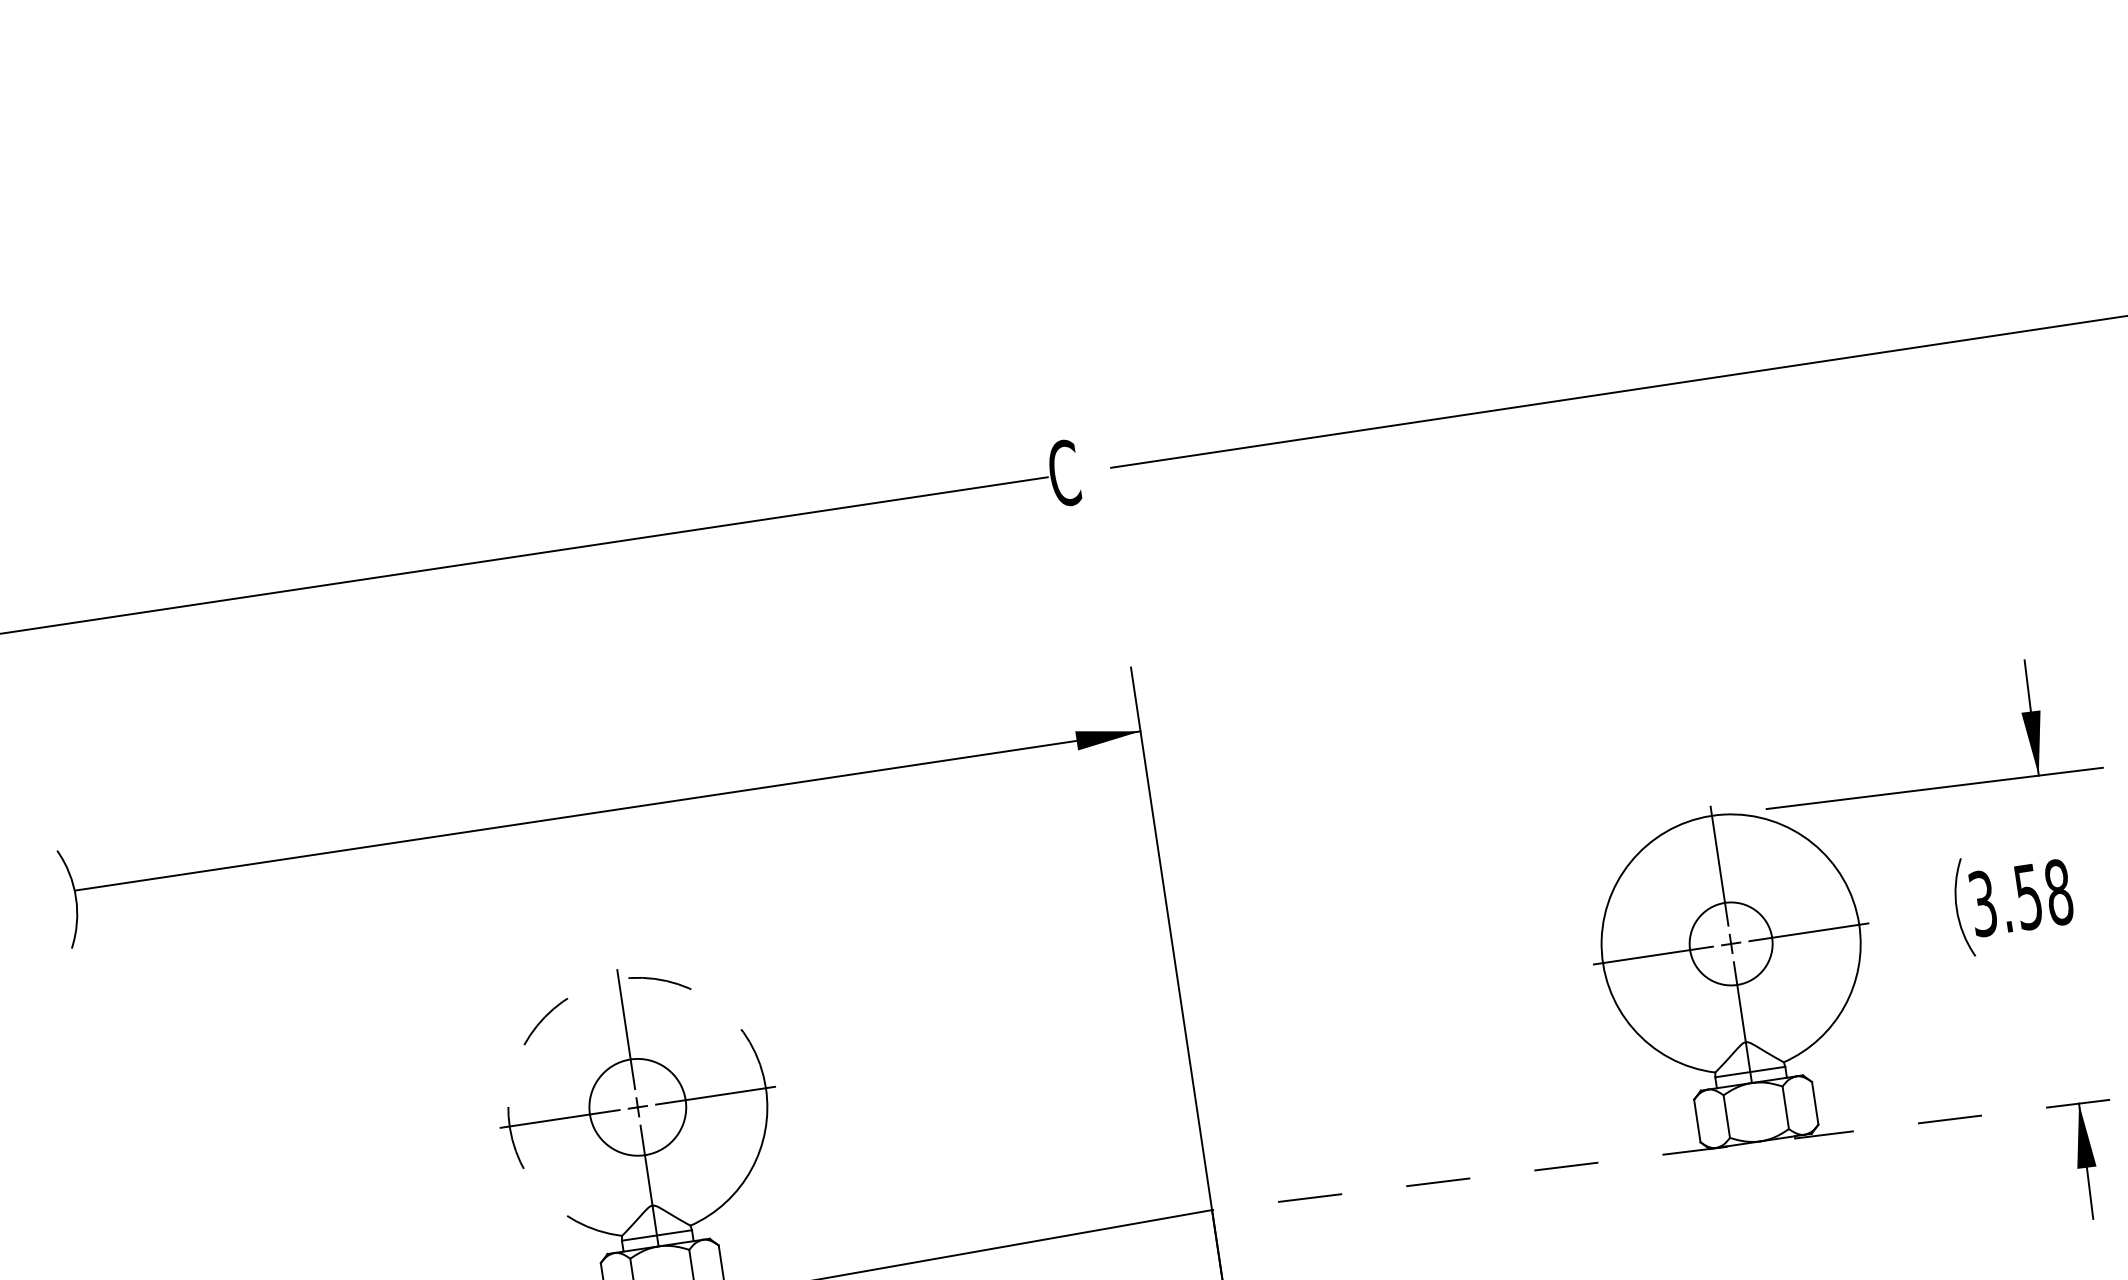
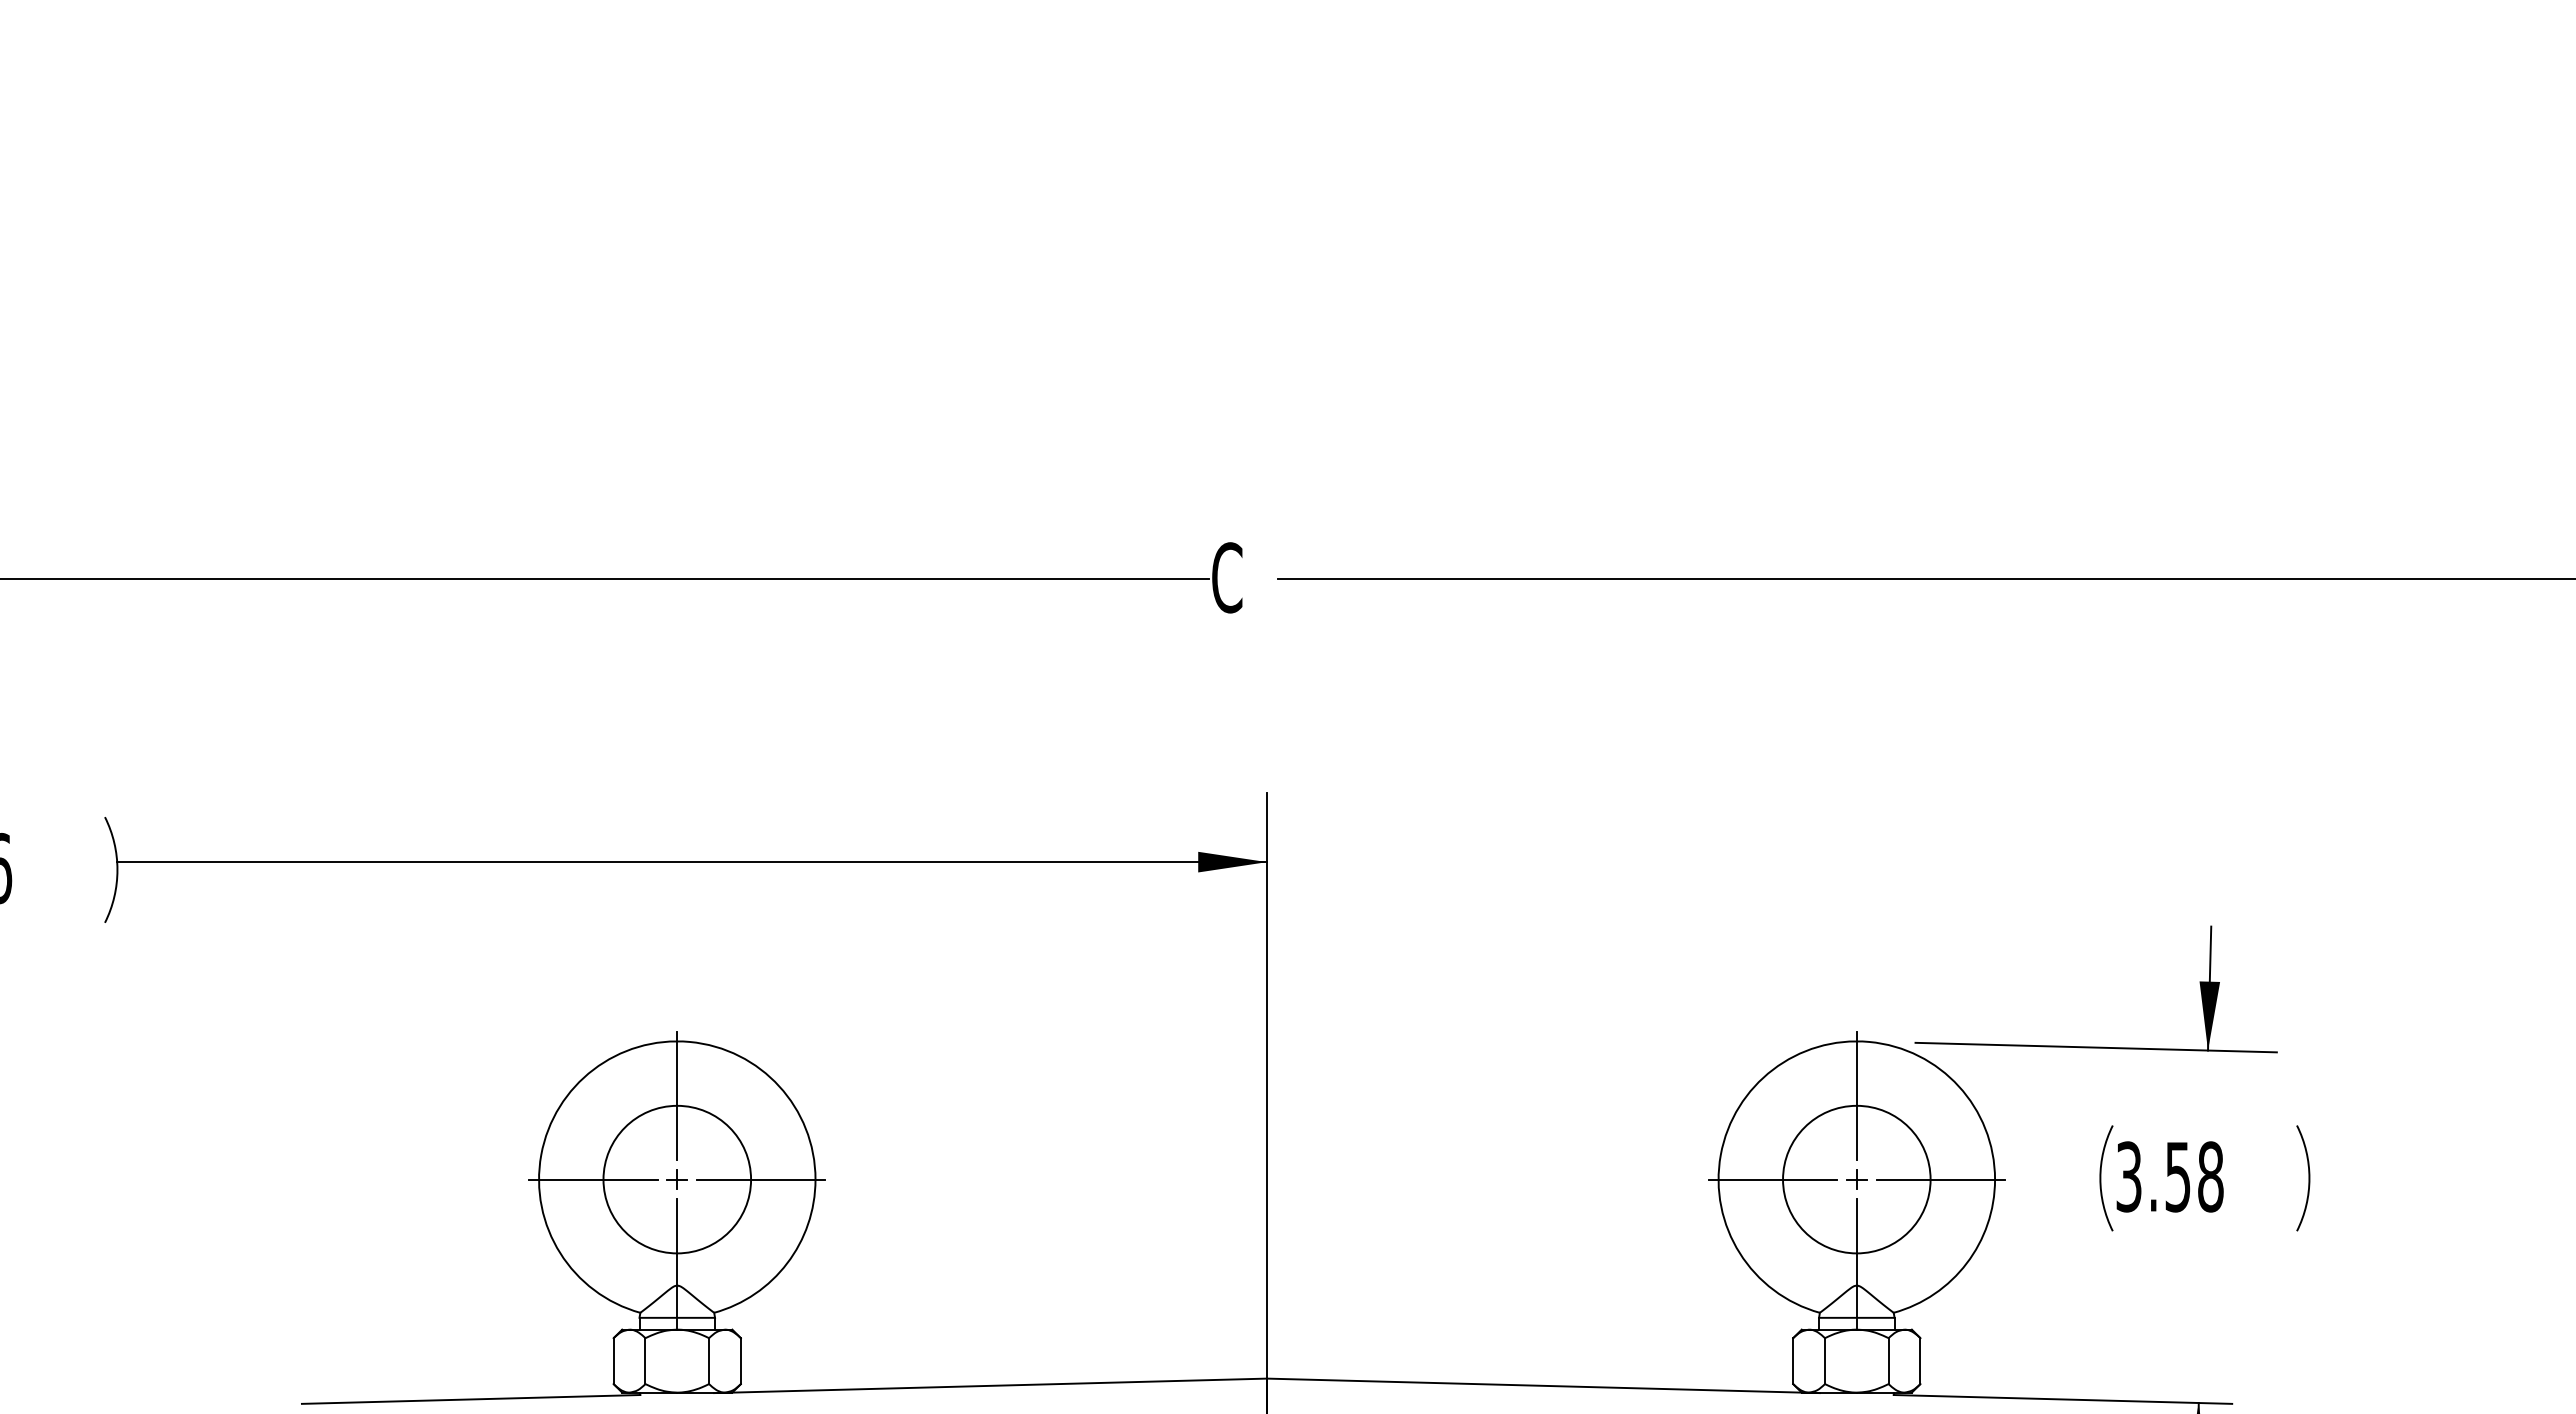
circle: (1730, 943) -> (1856, 1179), size x1.67
arc: (544, 1016) -> (593, 1069), dashed -> solid
circle: (638, 1107) -> (677, 1179), size x1.43
line: (1952, 1119) -> (2062, 1399), dashed -> solid
line: (1469, 1178) -> (1543, 1385), dashed -> solid

